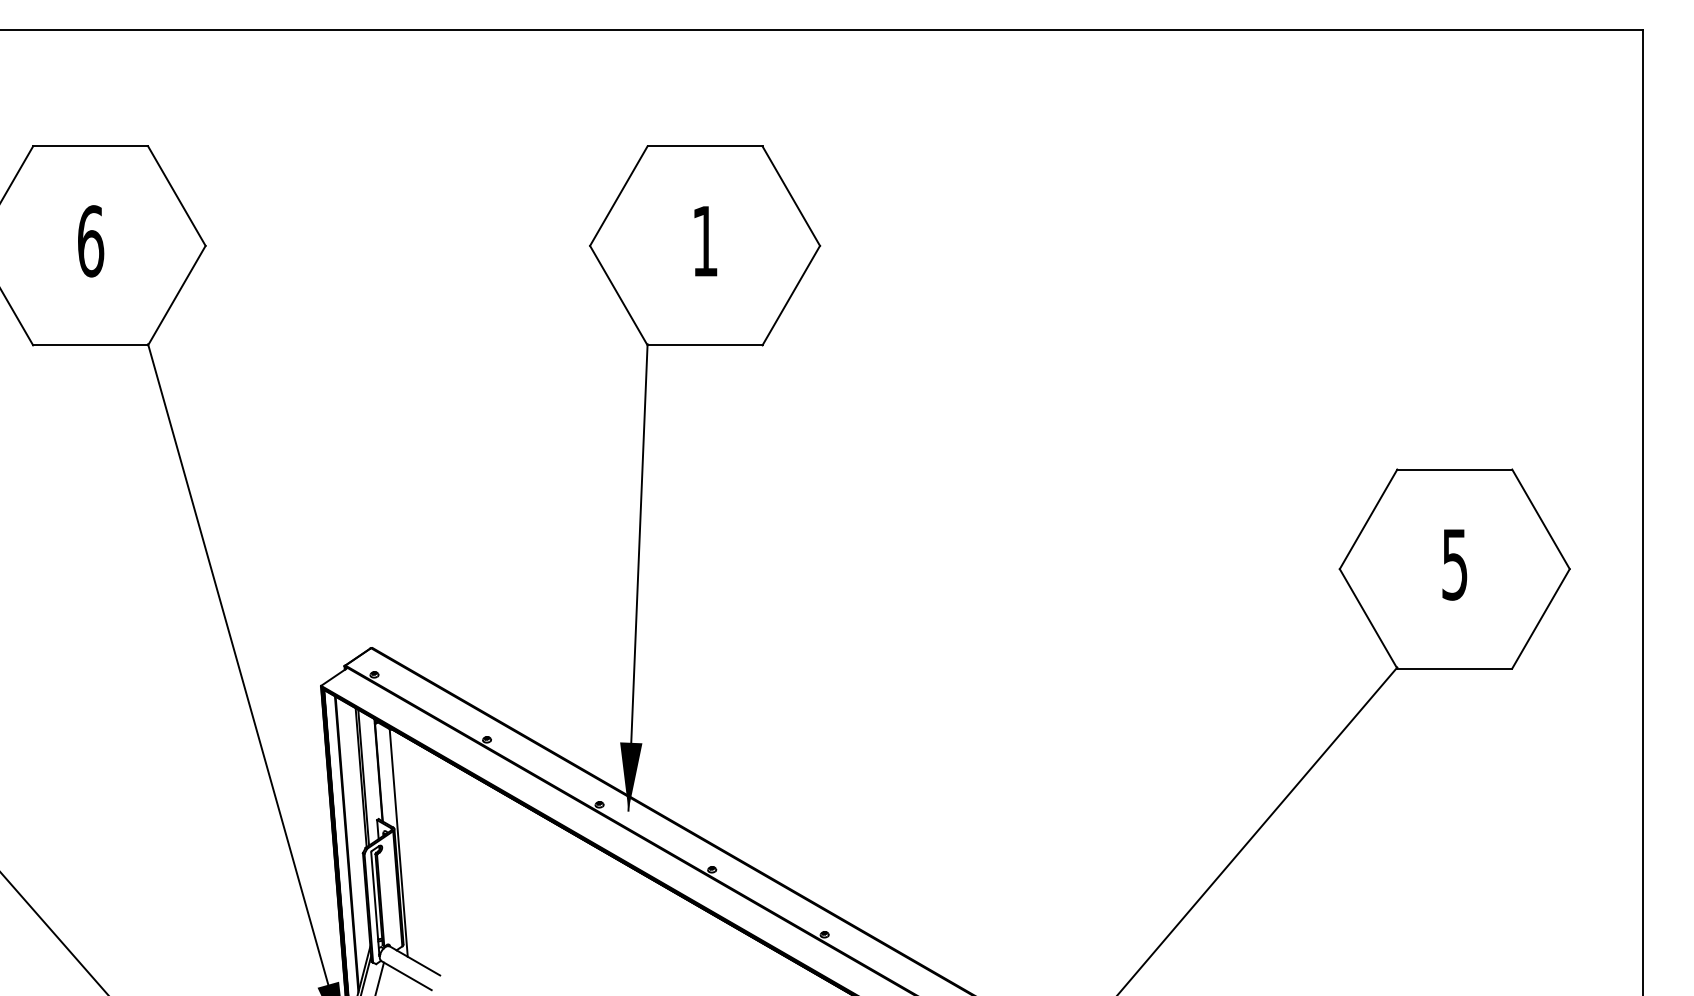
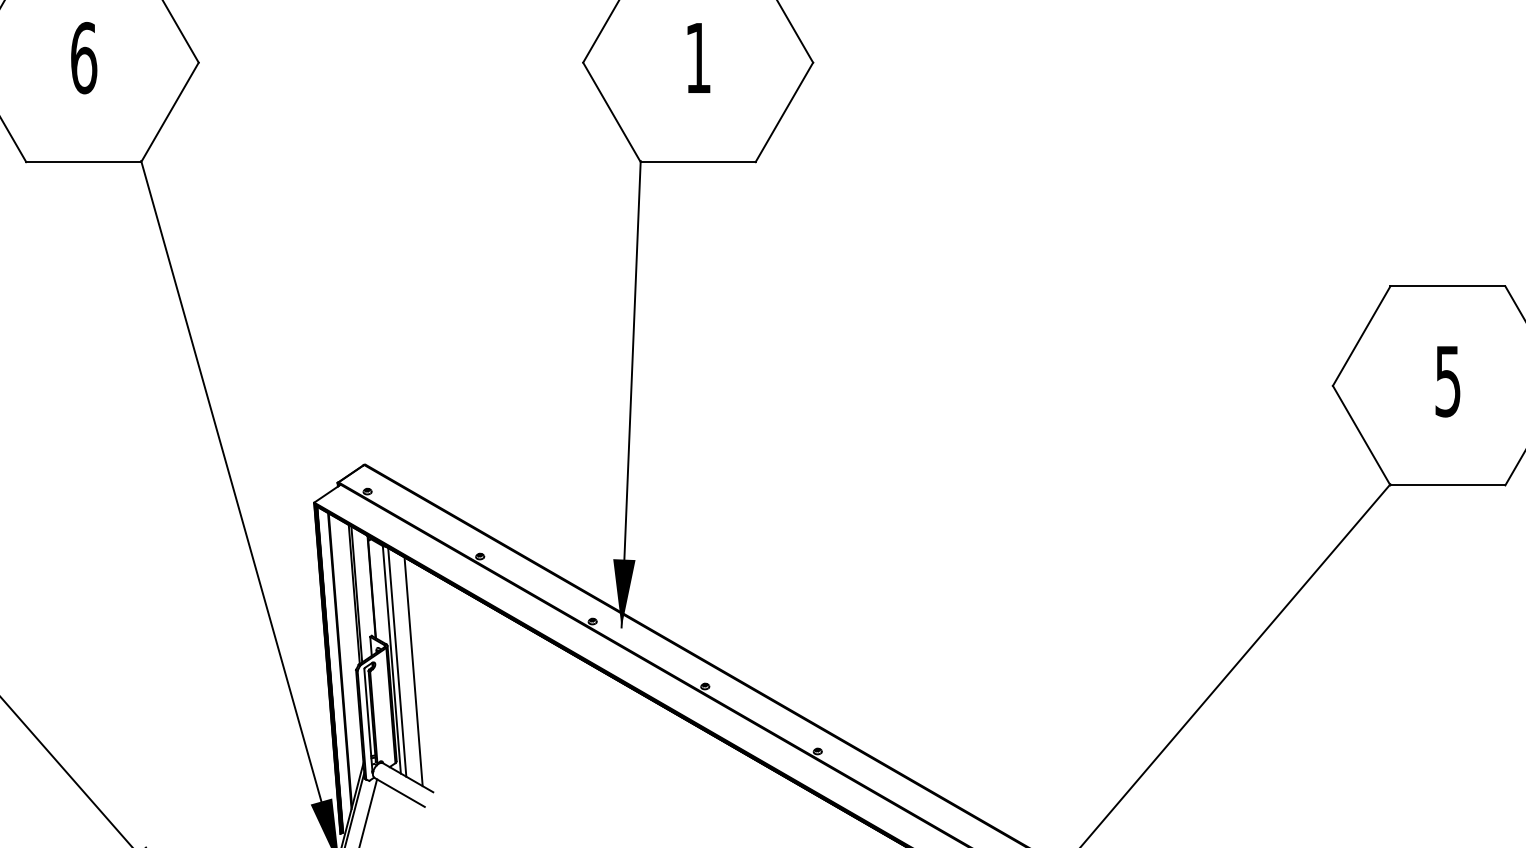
line: (404, 845) -> (397, 662), added
line: (420, 854) -> (413, 671), added

